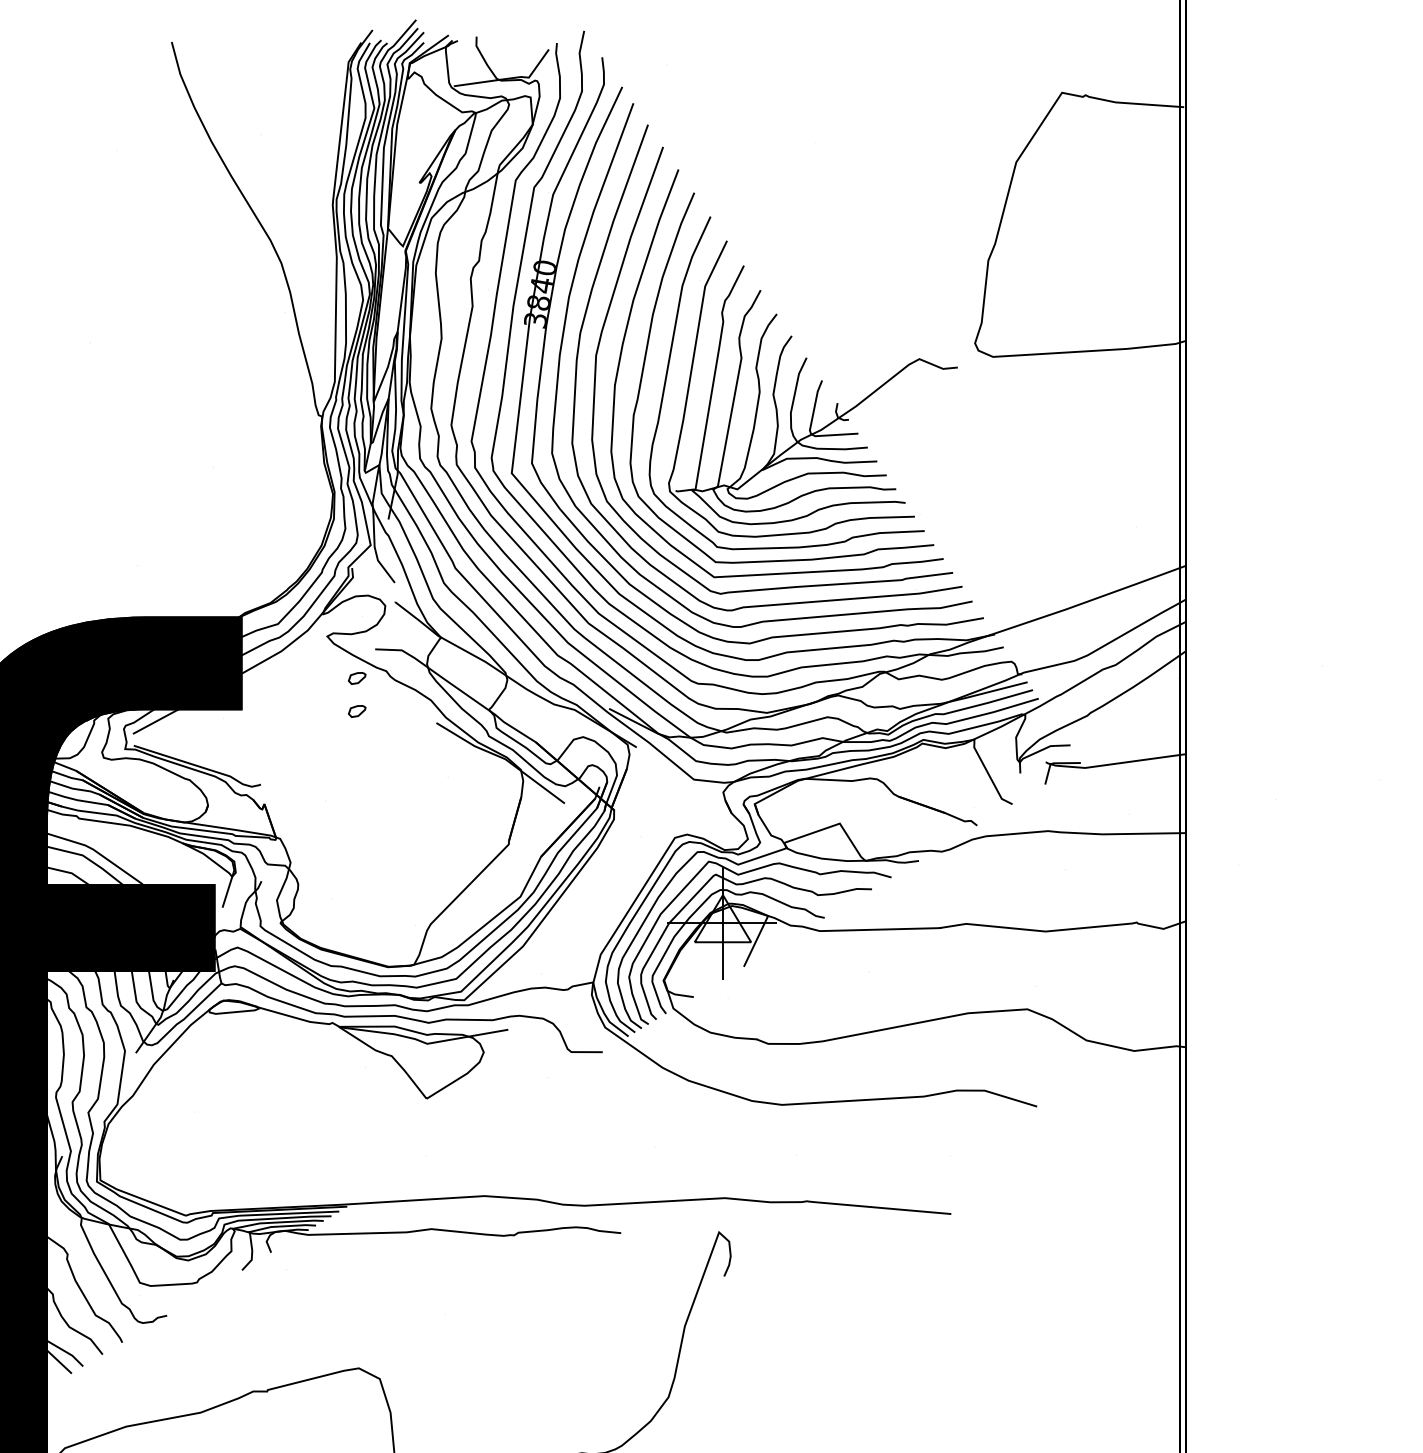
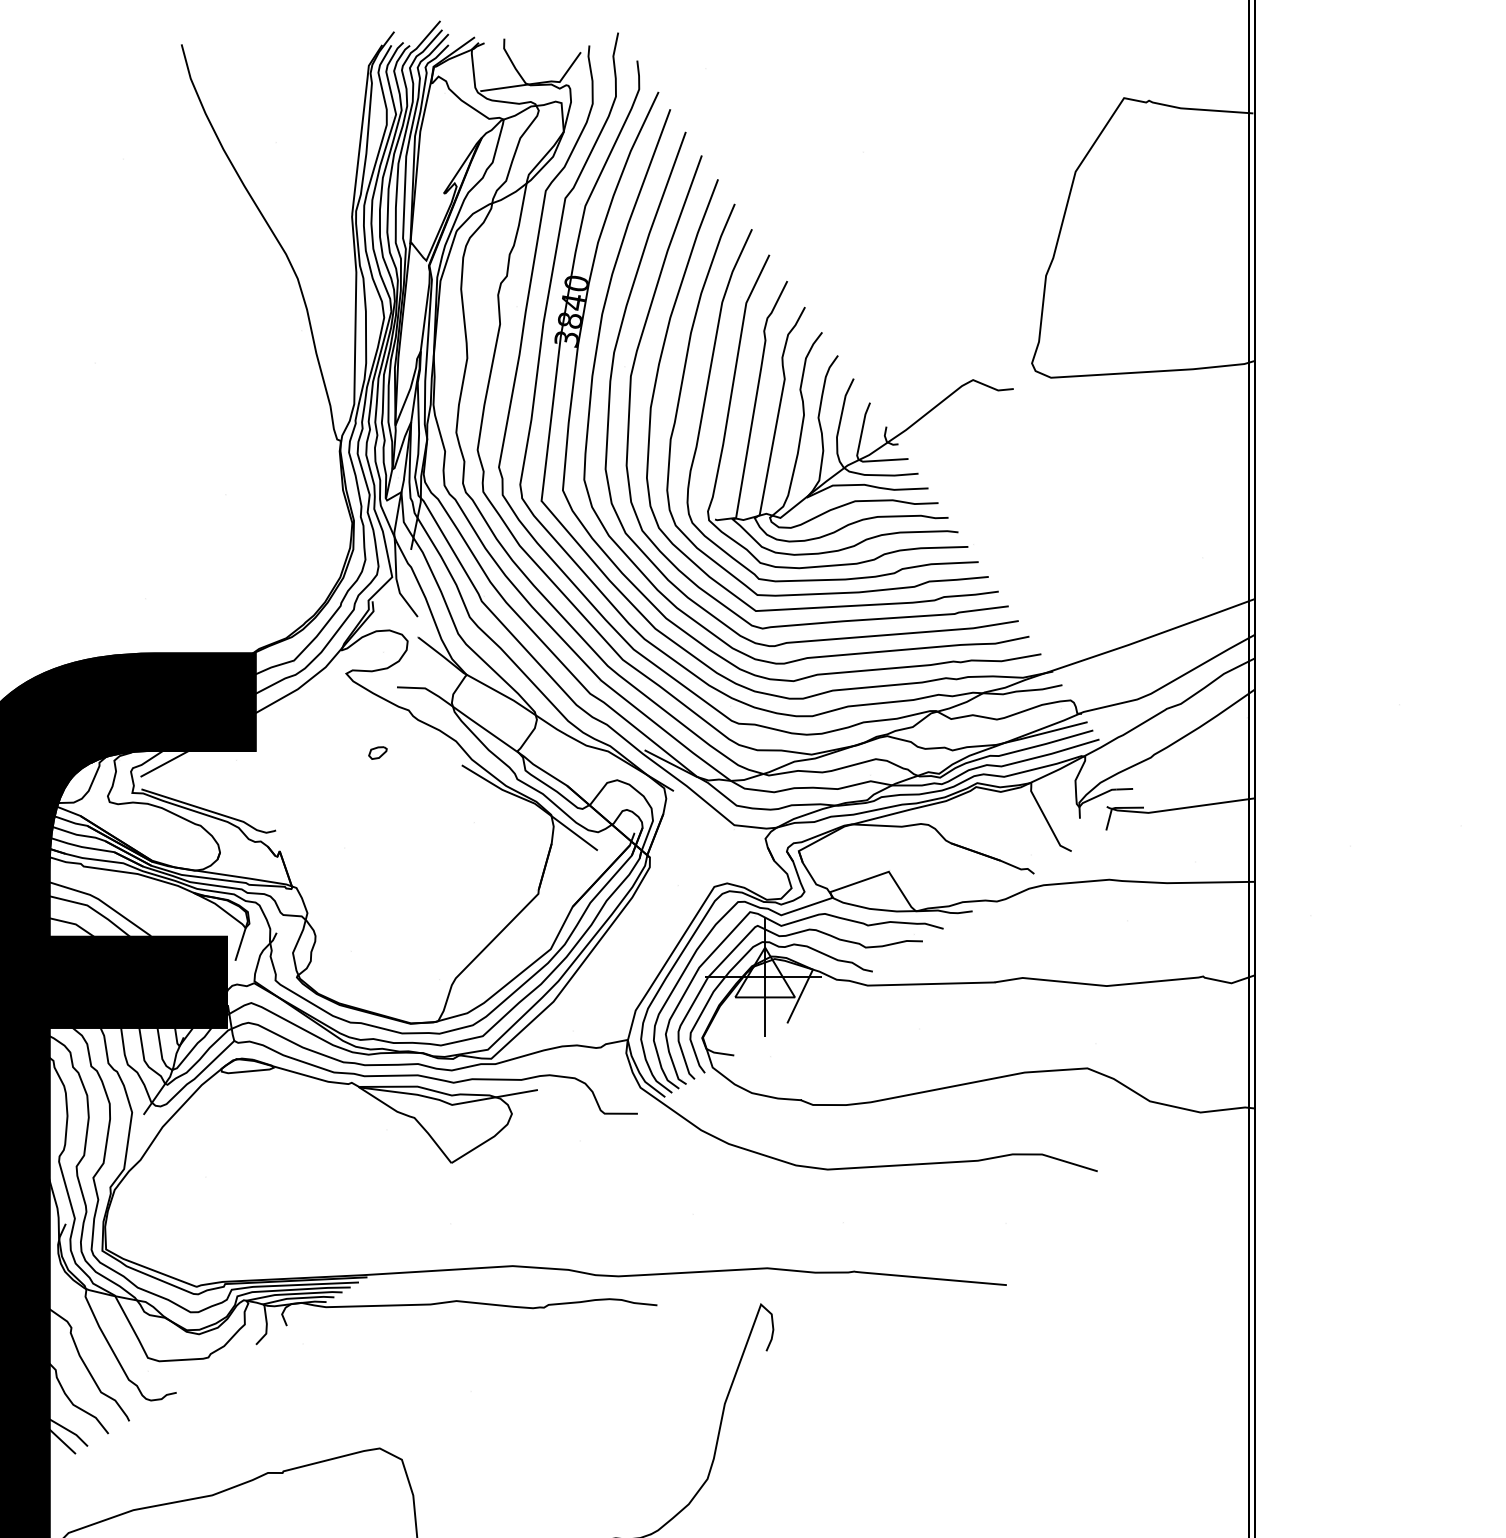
part: (357, 678) -> (378, 718), removed

